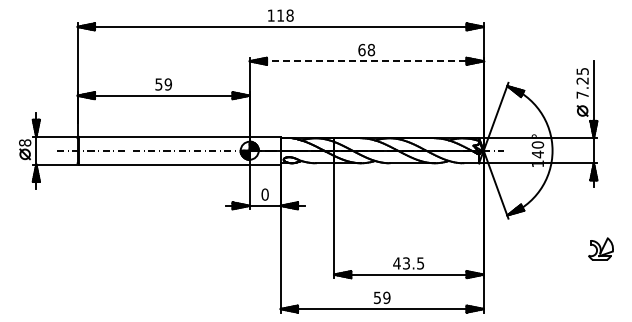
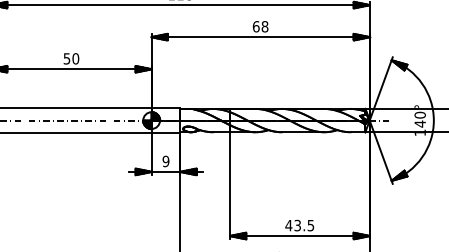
line: (367, 61) -> (261, 37), dashed -> solid
text: (167, 84) -> (75, 58), 59 -> 50
text: (264, 194) -> (165, 161), 0 -> 9

